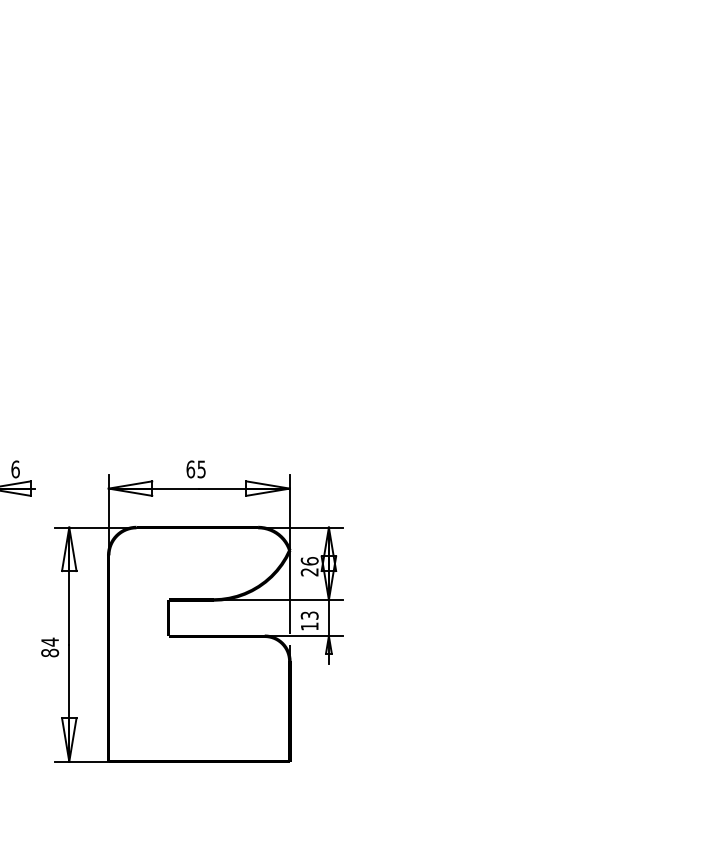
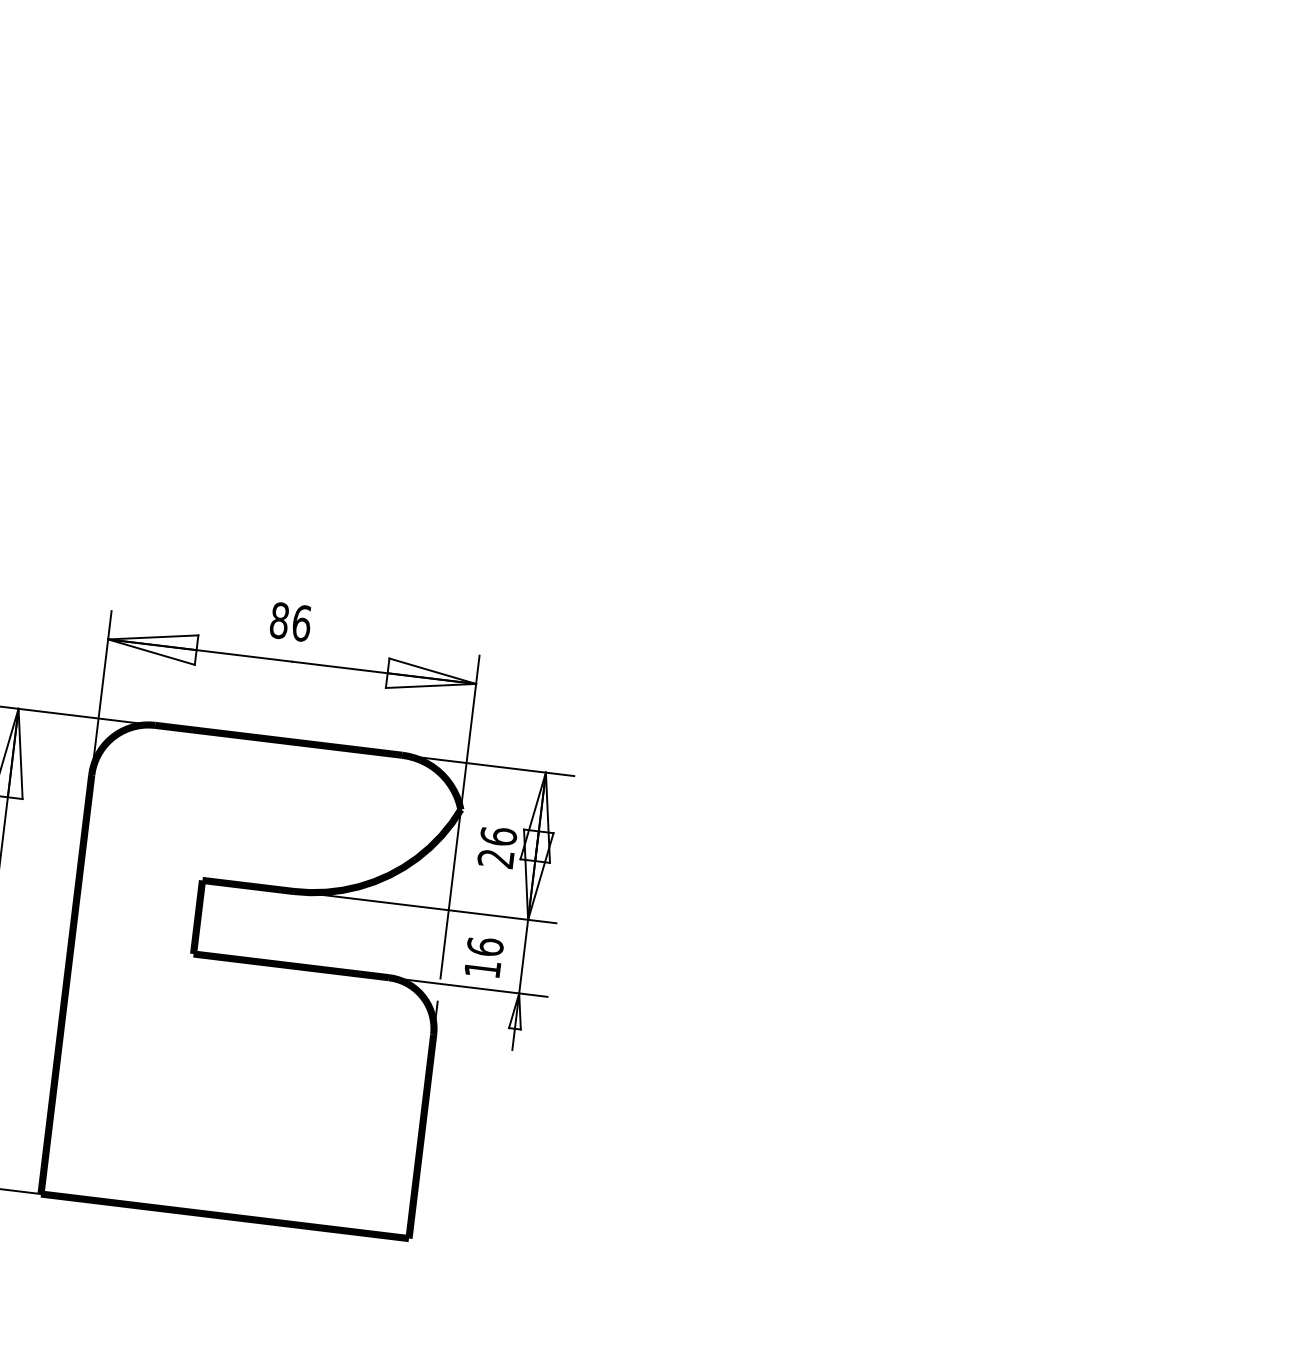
text: (196, 469) -> (291, 622), 65 -> 86
text: (309, 615) -> (484, 946), 13 -> 16

